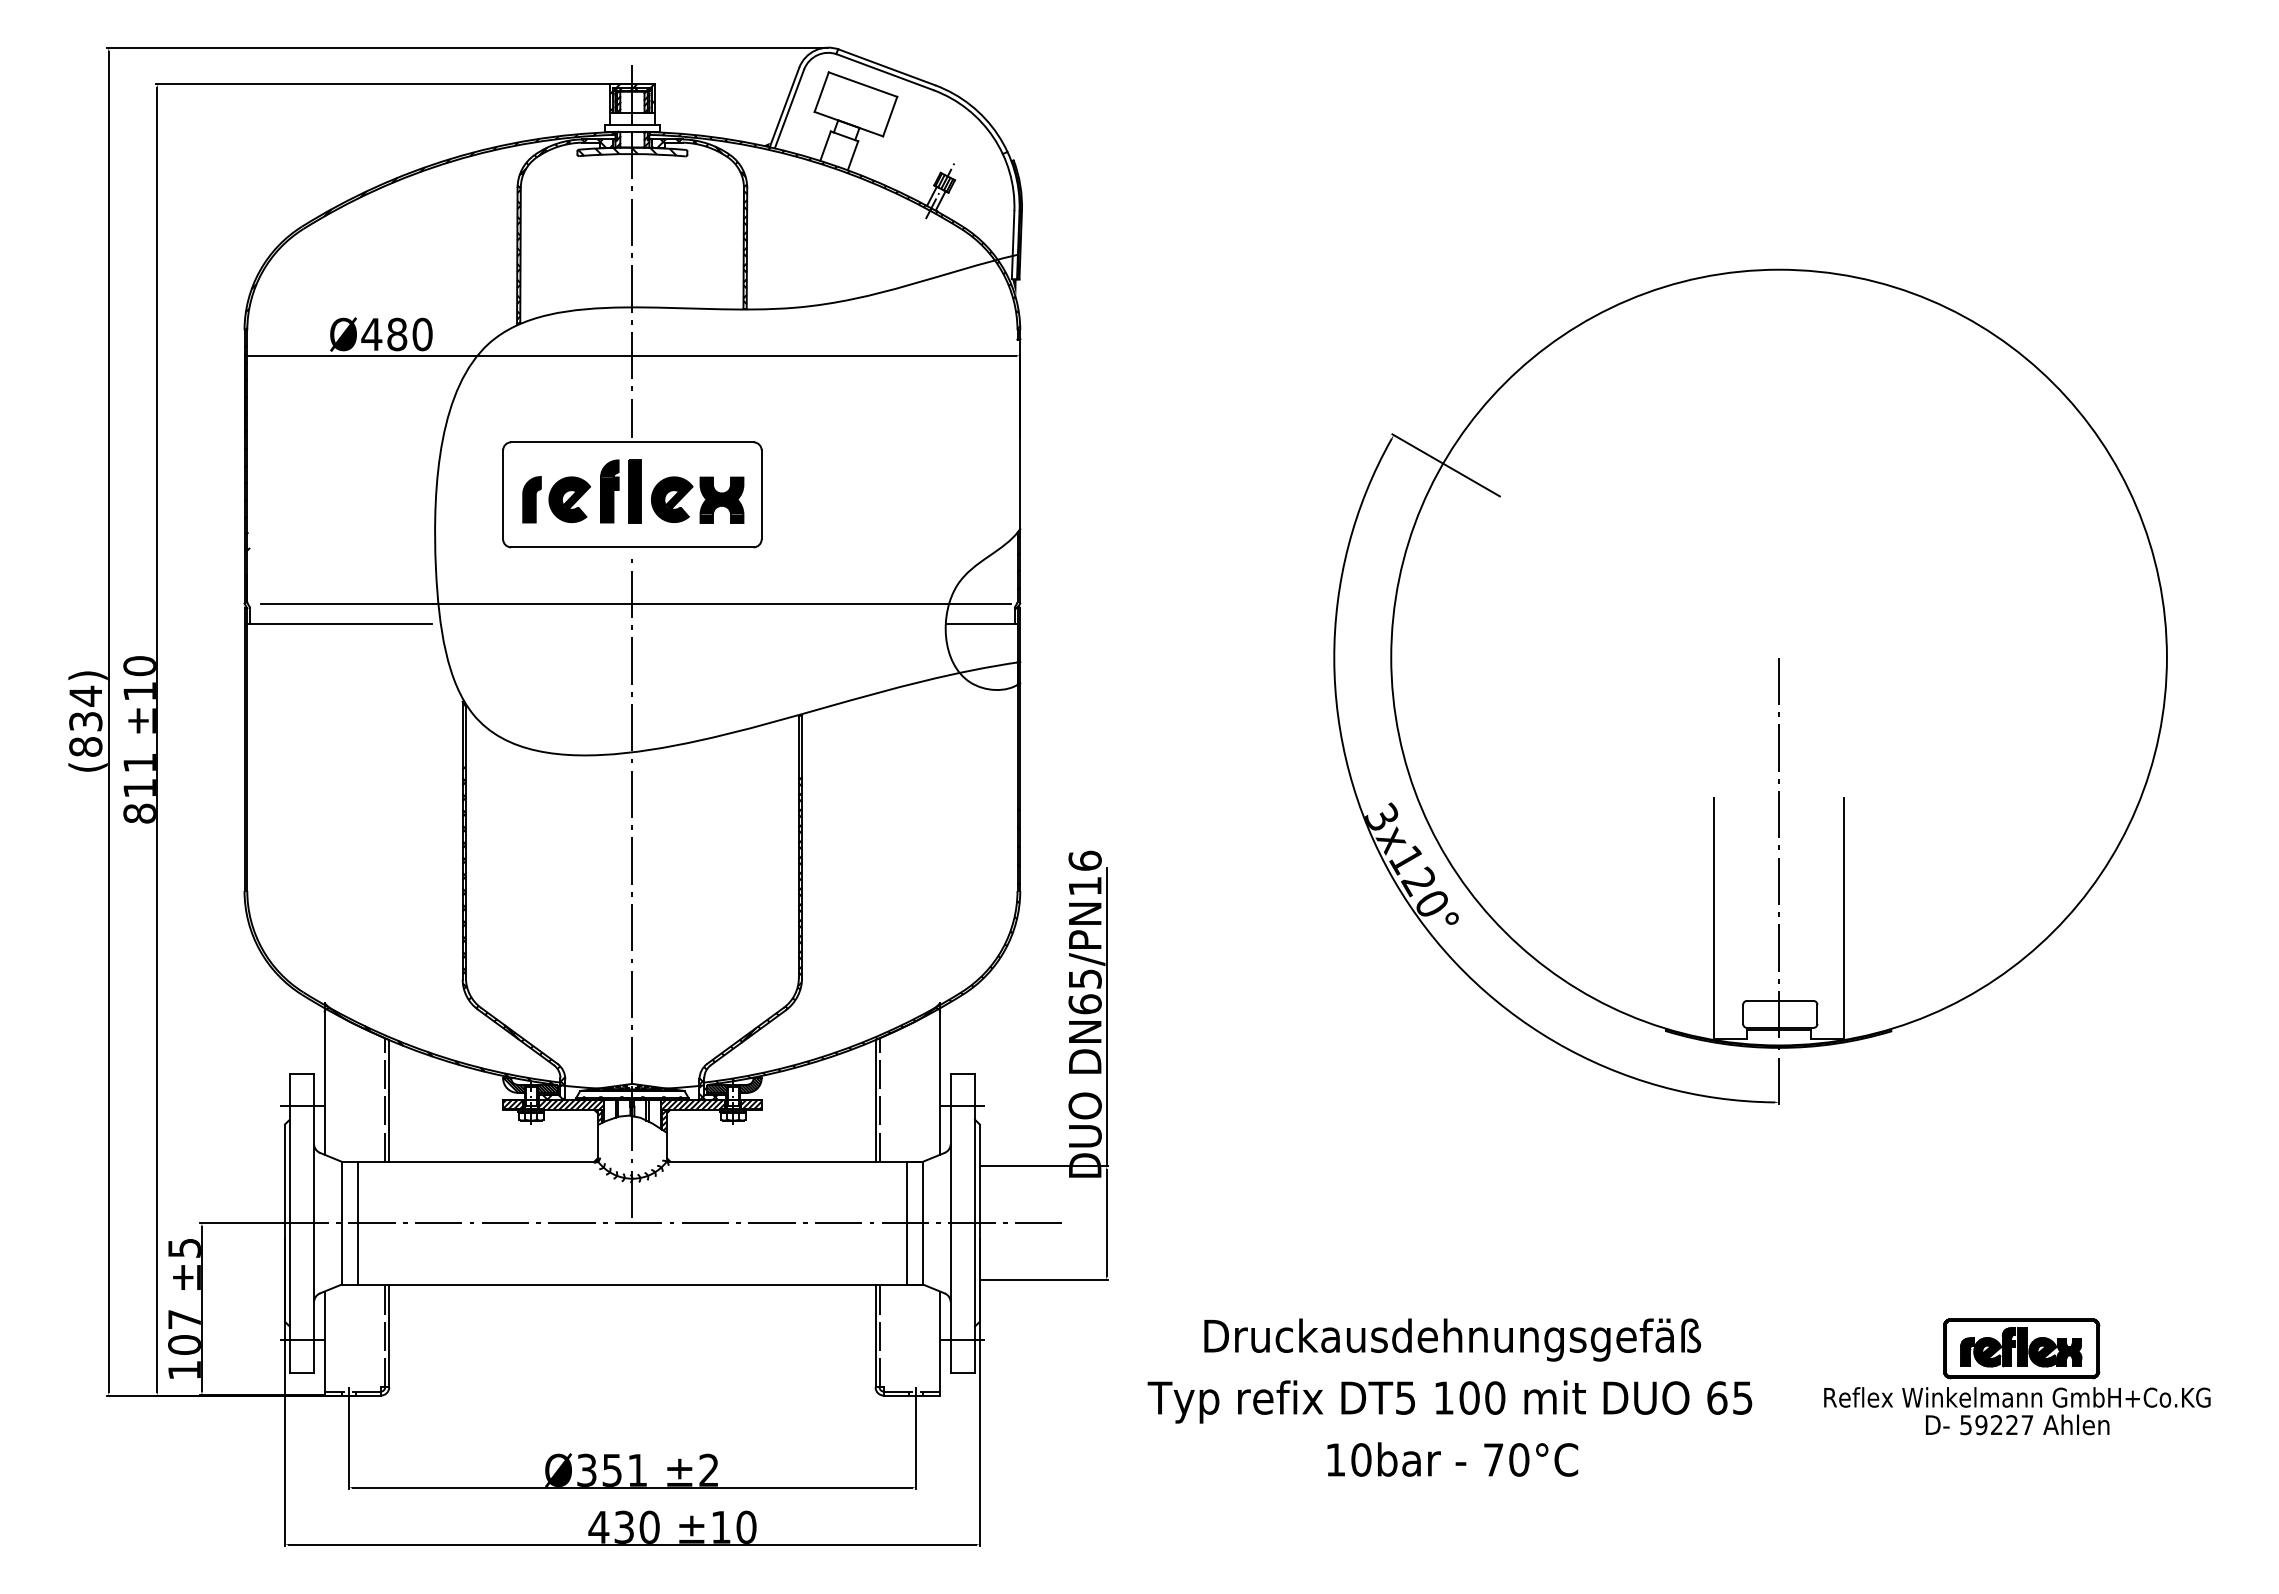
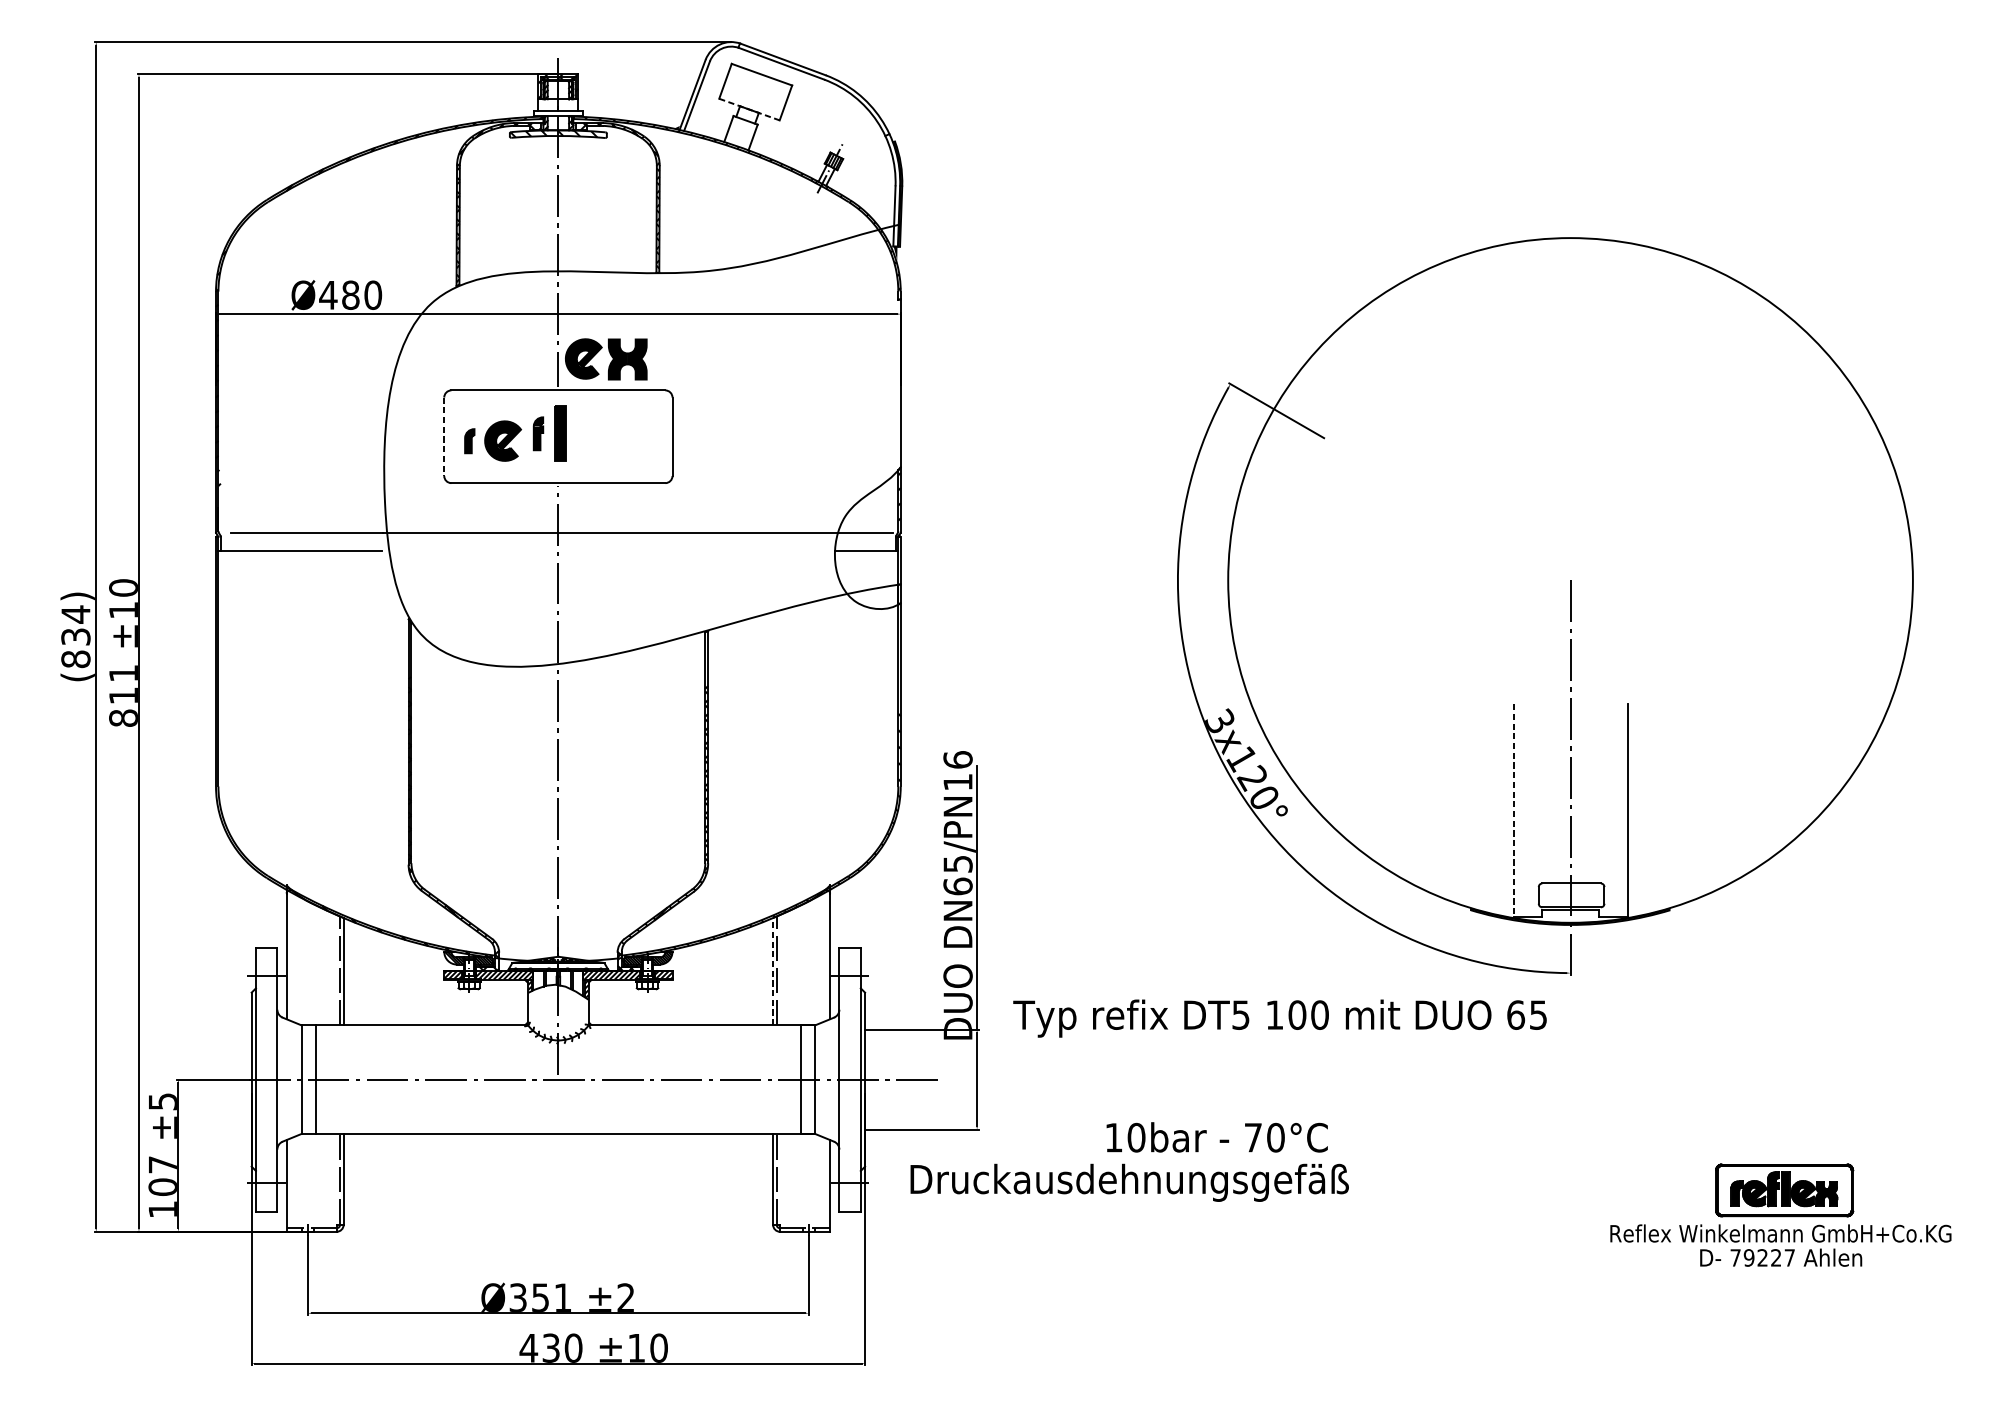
line: (849, 124) -> (750, 109), solid -> dashed
part: (609, 491) -> (538, 433), size x0.6
line: (503, 495) -> (444, 437), solid -> dashed
part: (703, 497) -> (611, 357), moved
part: (531, 499) -> (469, 440), size x0.6
line: (1714, 918) -> (1513, 810), solid -> dashed
line: (875, 1100) -> (772, 971), solid -> dashed
text: (1452, 1339) -> (1129, 1182), moved
text: (1449, 1401) -> (1279, 1018), moved
text: (1965, 1425) -> (1735, 1258), 59227 -> 79227
text: (1452, 1459) -> (1216, 1137), moved

